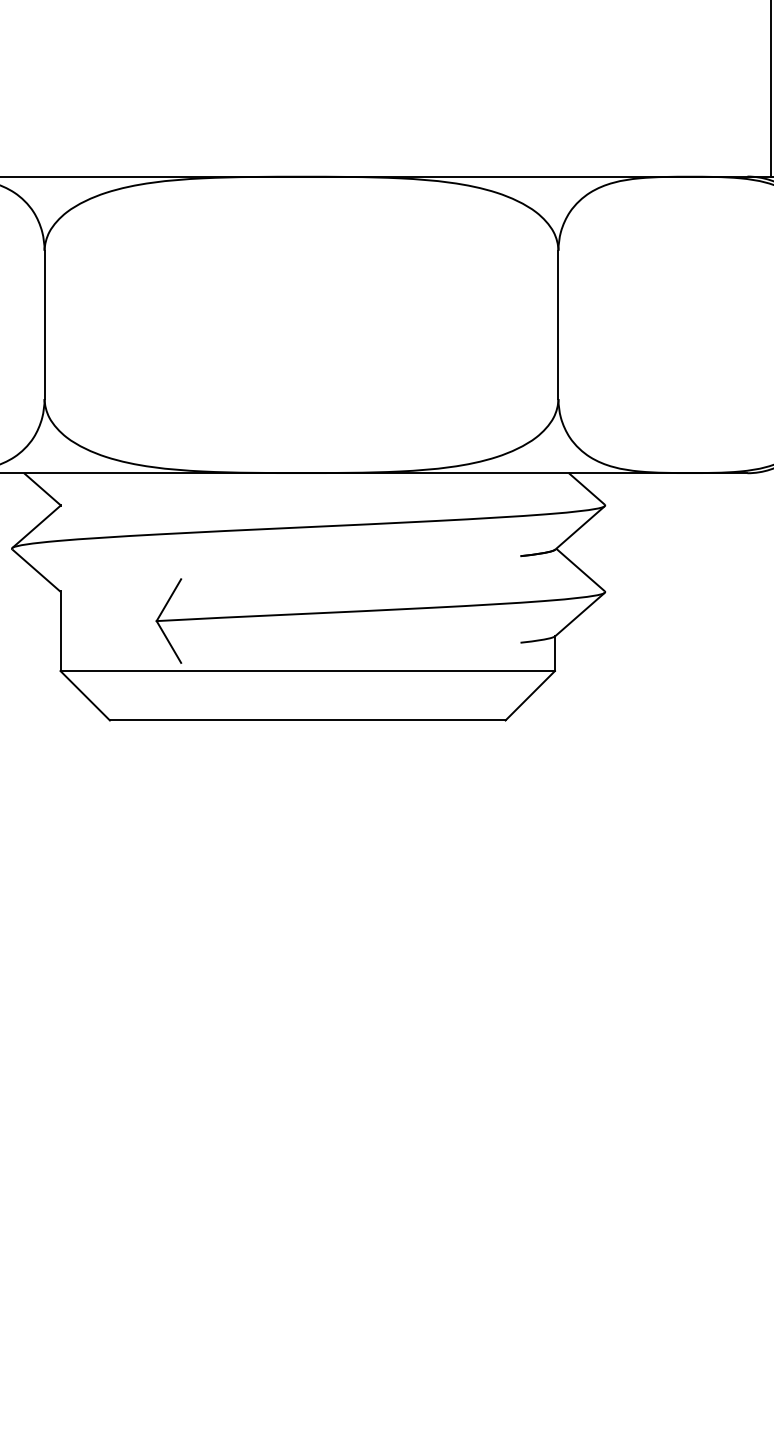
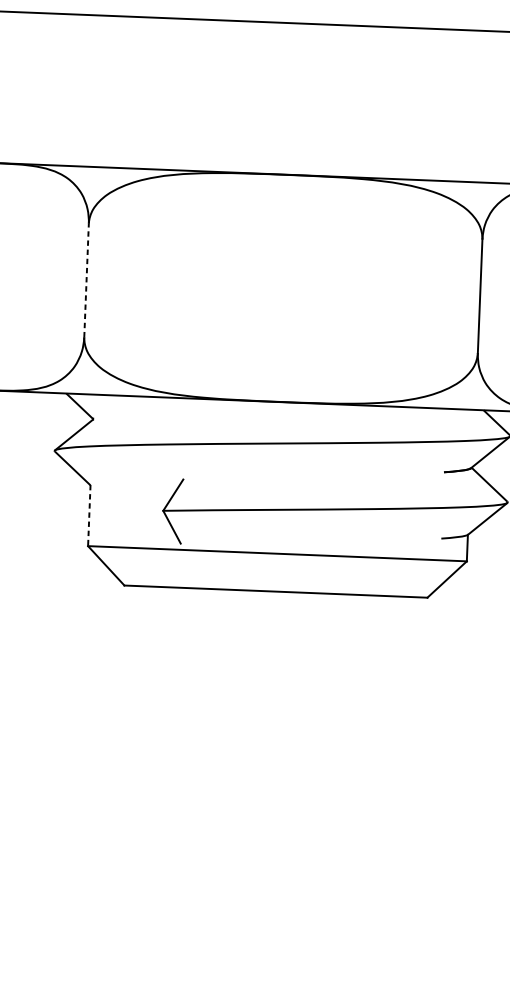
line: (44, 324) -> (86, 280), solid -> dashed
line: (60, 631) -> (89, 515), solid -> dashed

